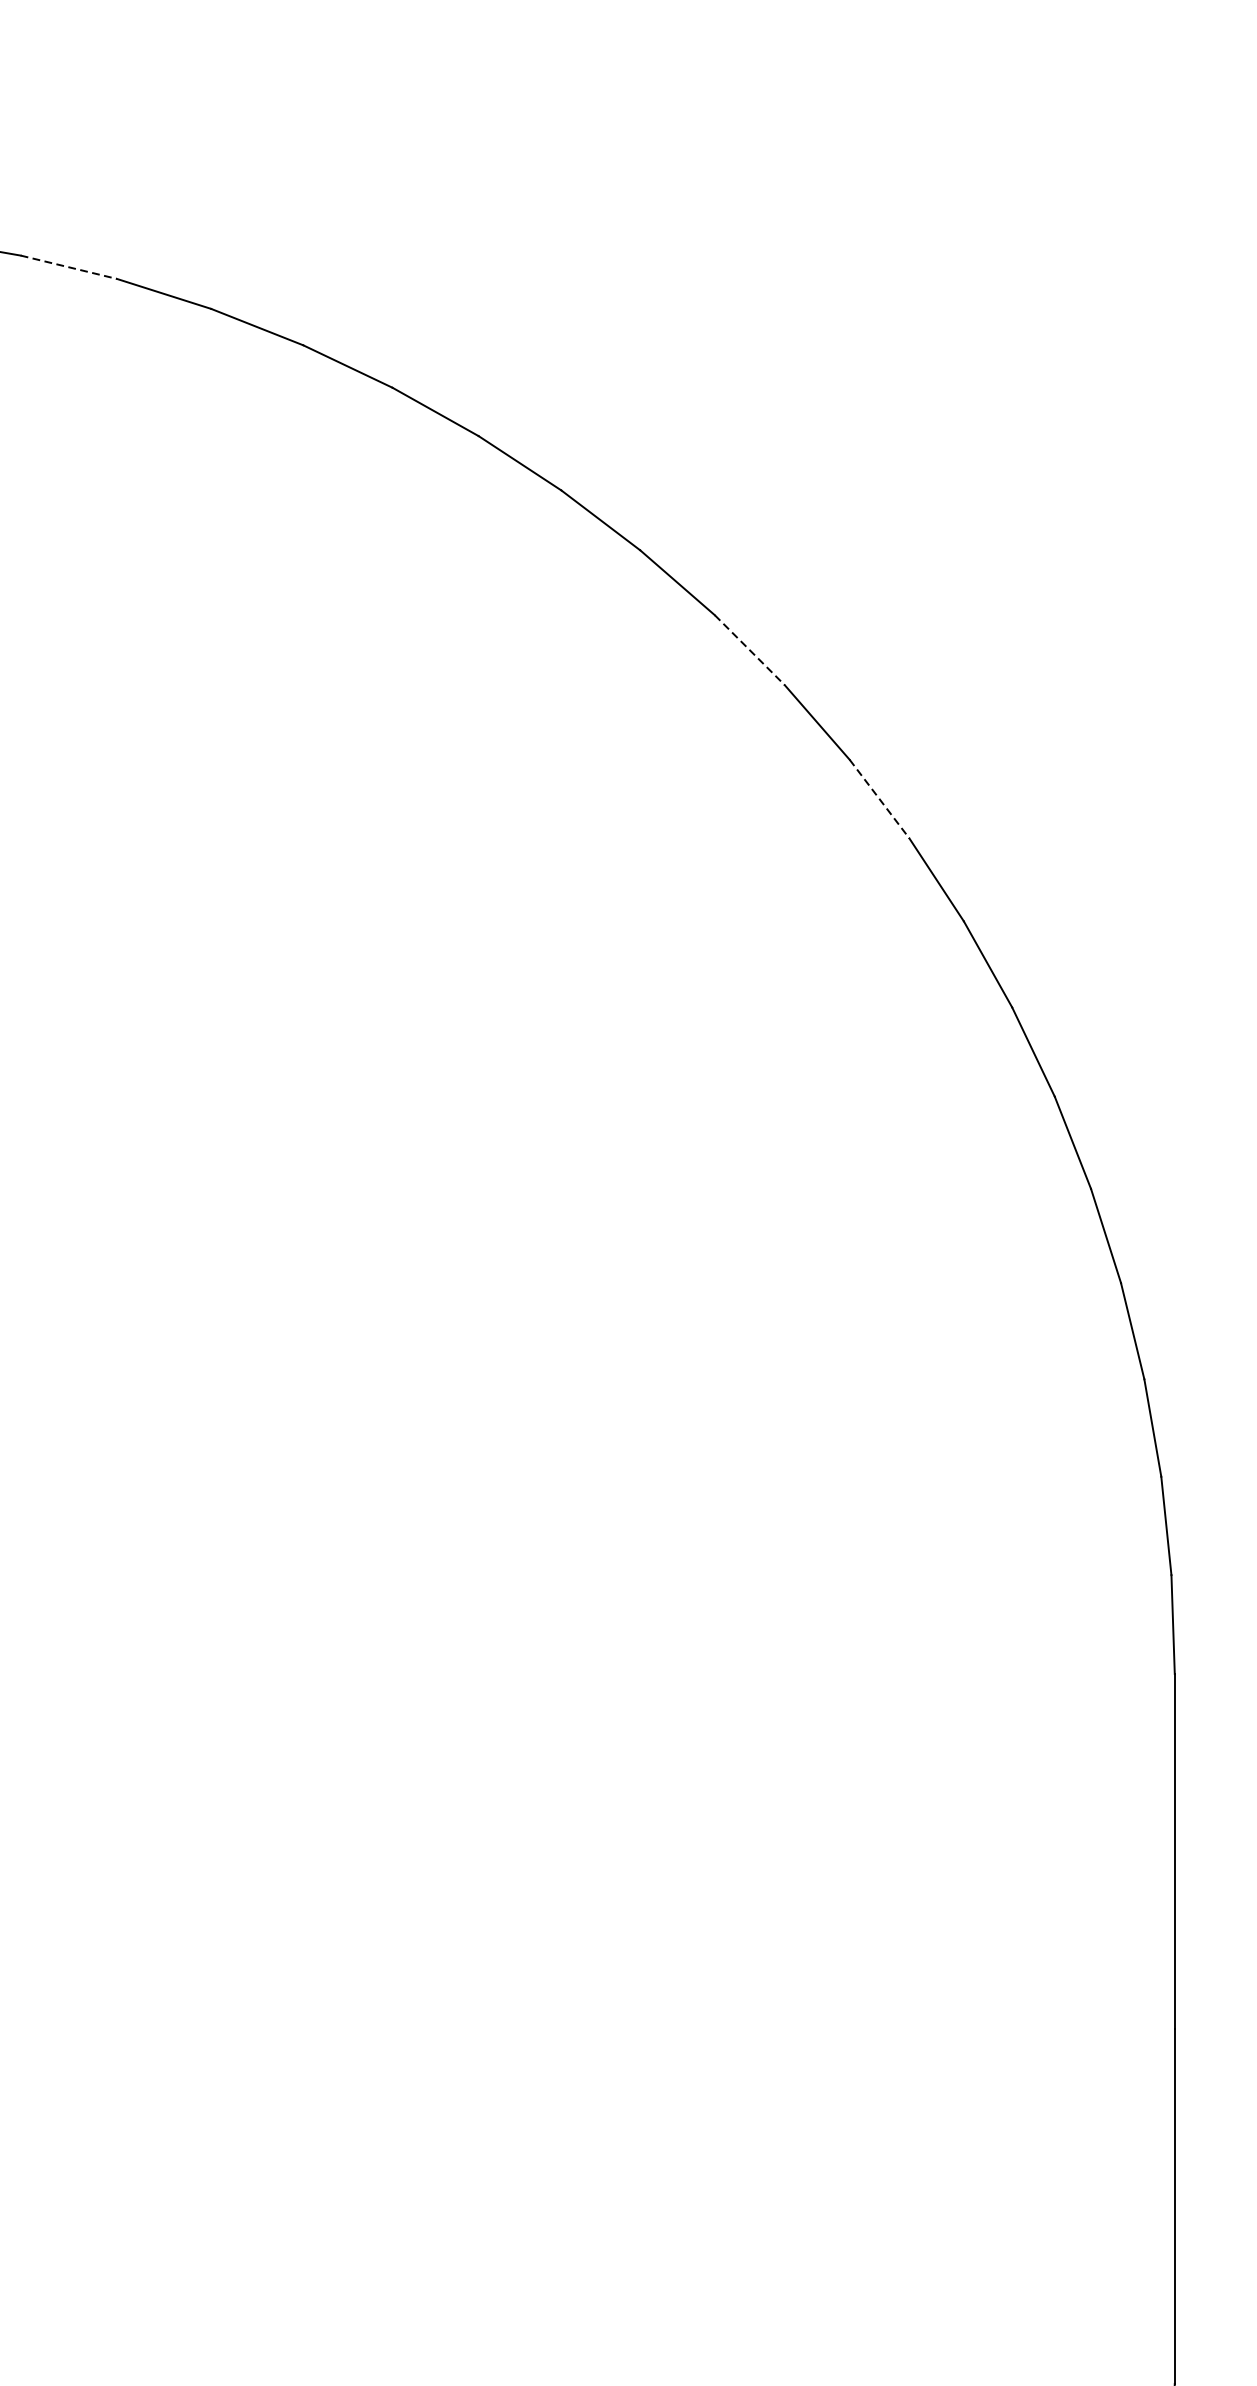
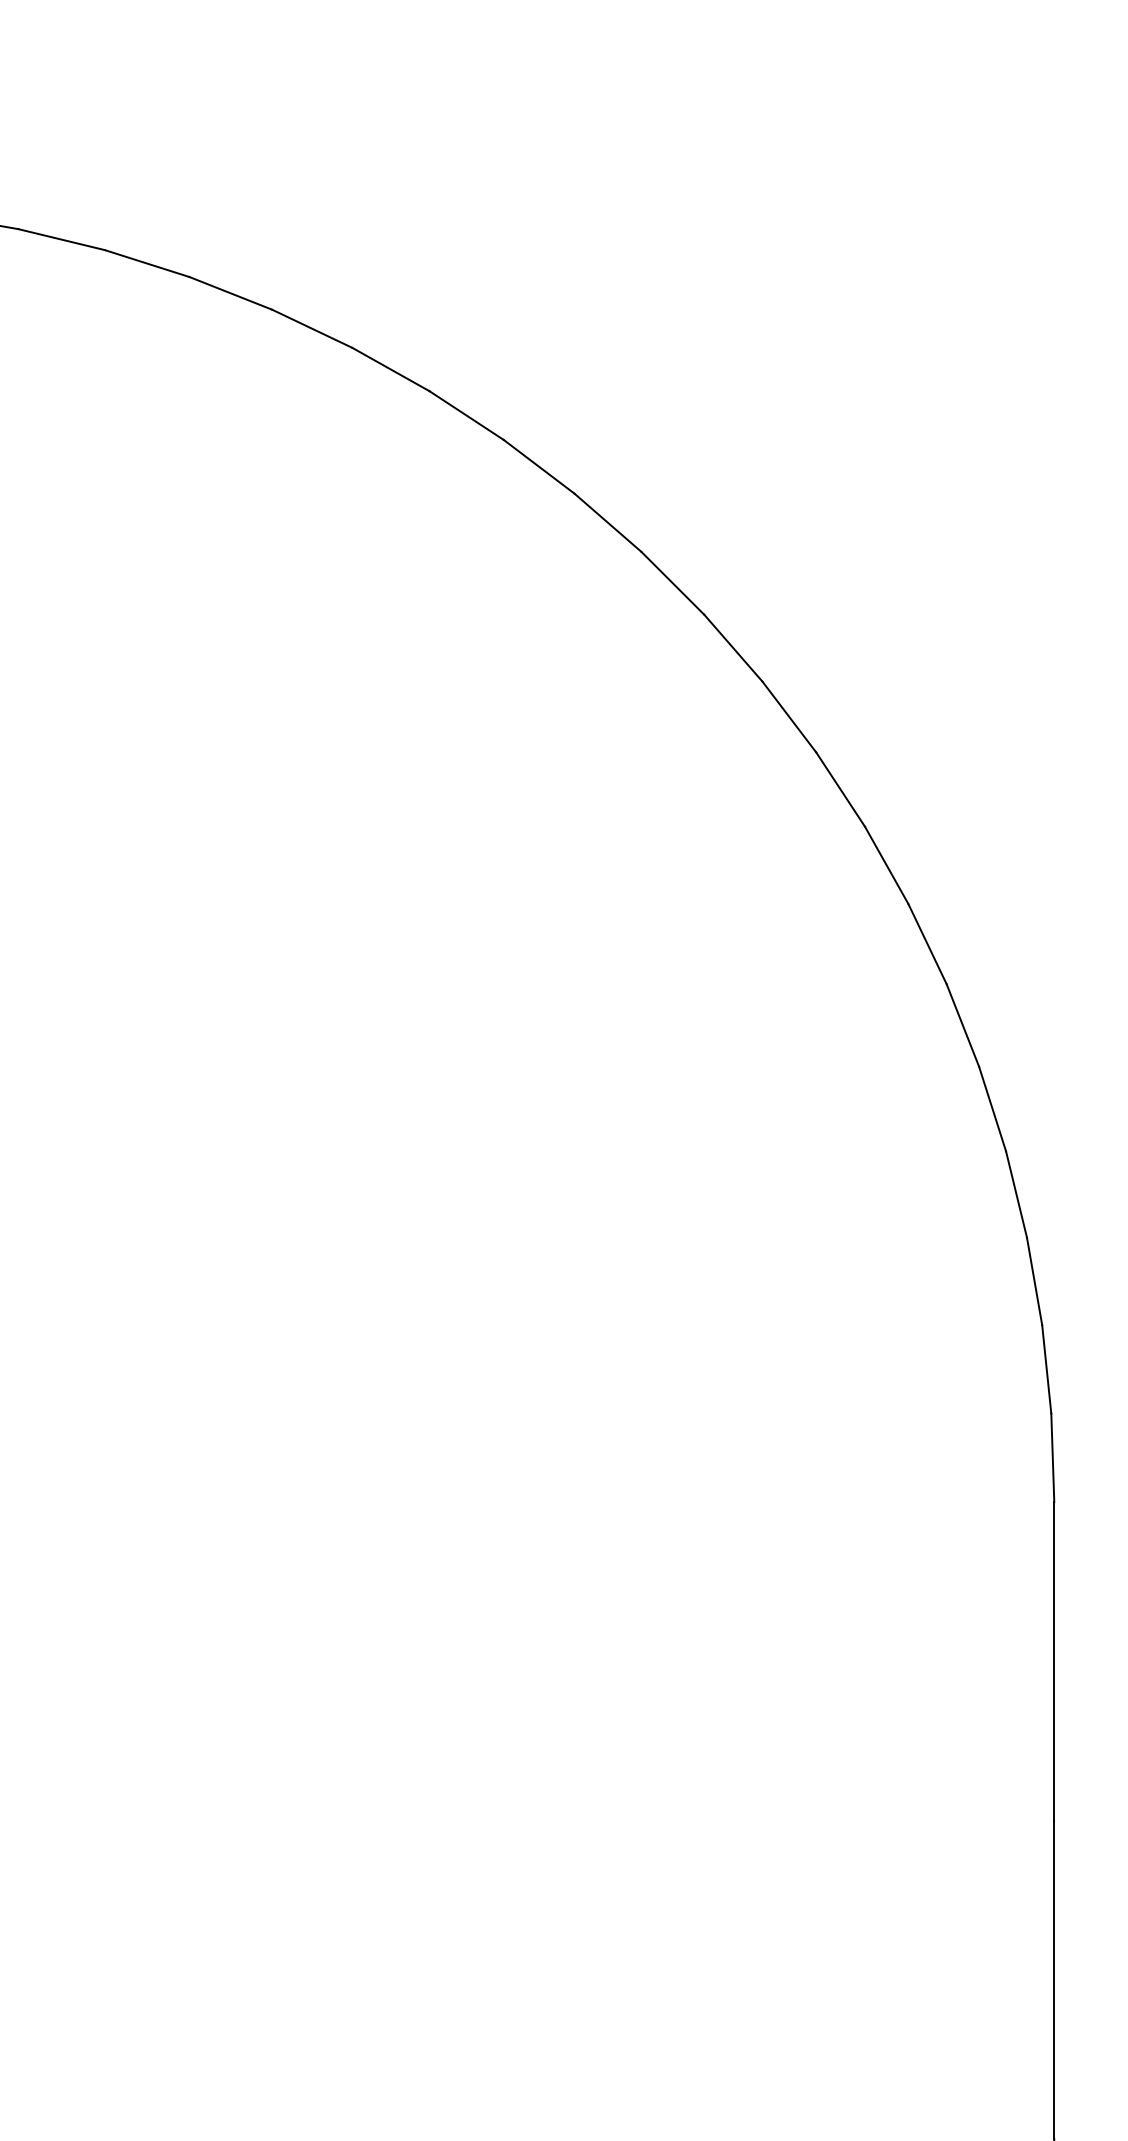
line: (69, 267) -> (62, 239), dashed -> solid
line: (750, 650) -> (673, 583), dashed -> solid
line: (879, 799) -> (789, 717), dashed -> solid

